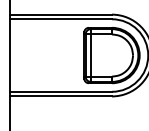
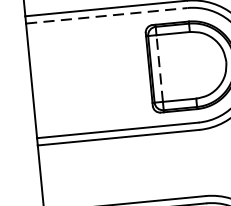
line: (61, 19) -> (107, 16), solid -> dashed
line: (90, 55) -> (159, 68), solid -> dashed

